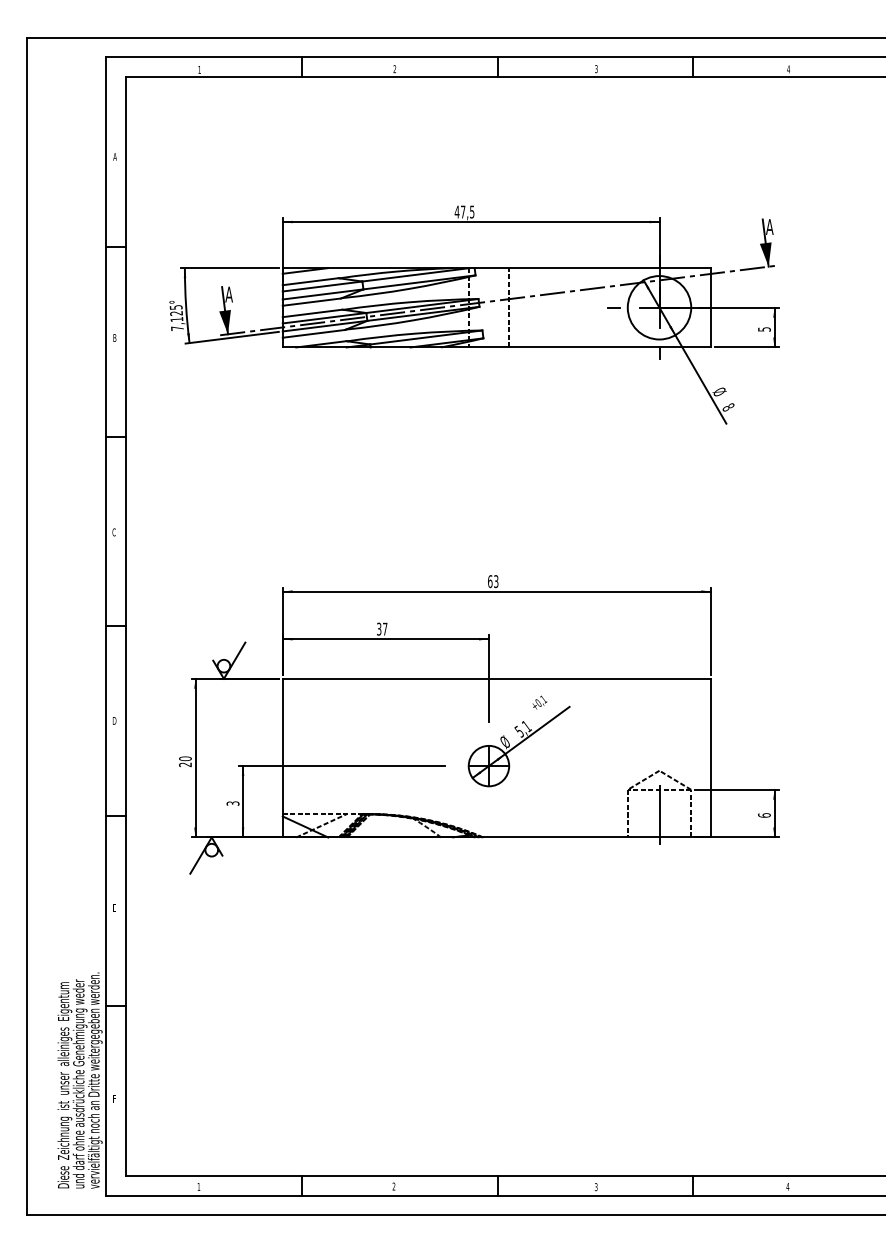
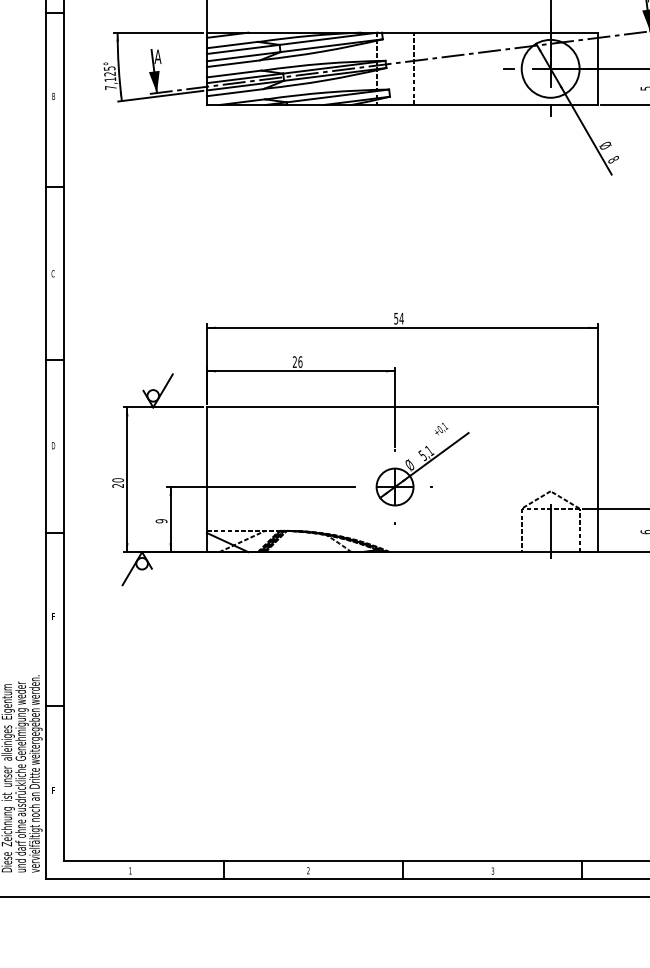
text: (493, 581) -> (399, 318), 63 -> 54
text: (382, 628) -> (297, 361), 37 -> 26
text: (232, 803) -> (161, 521), 3 -> 9

